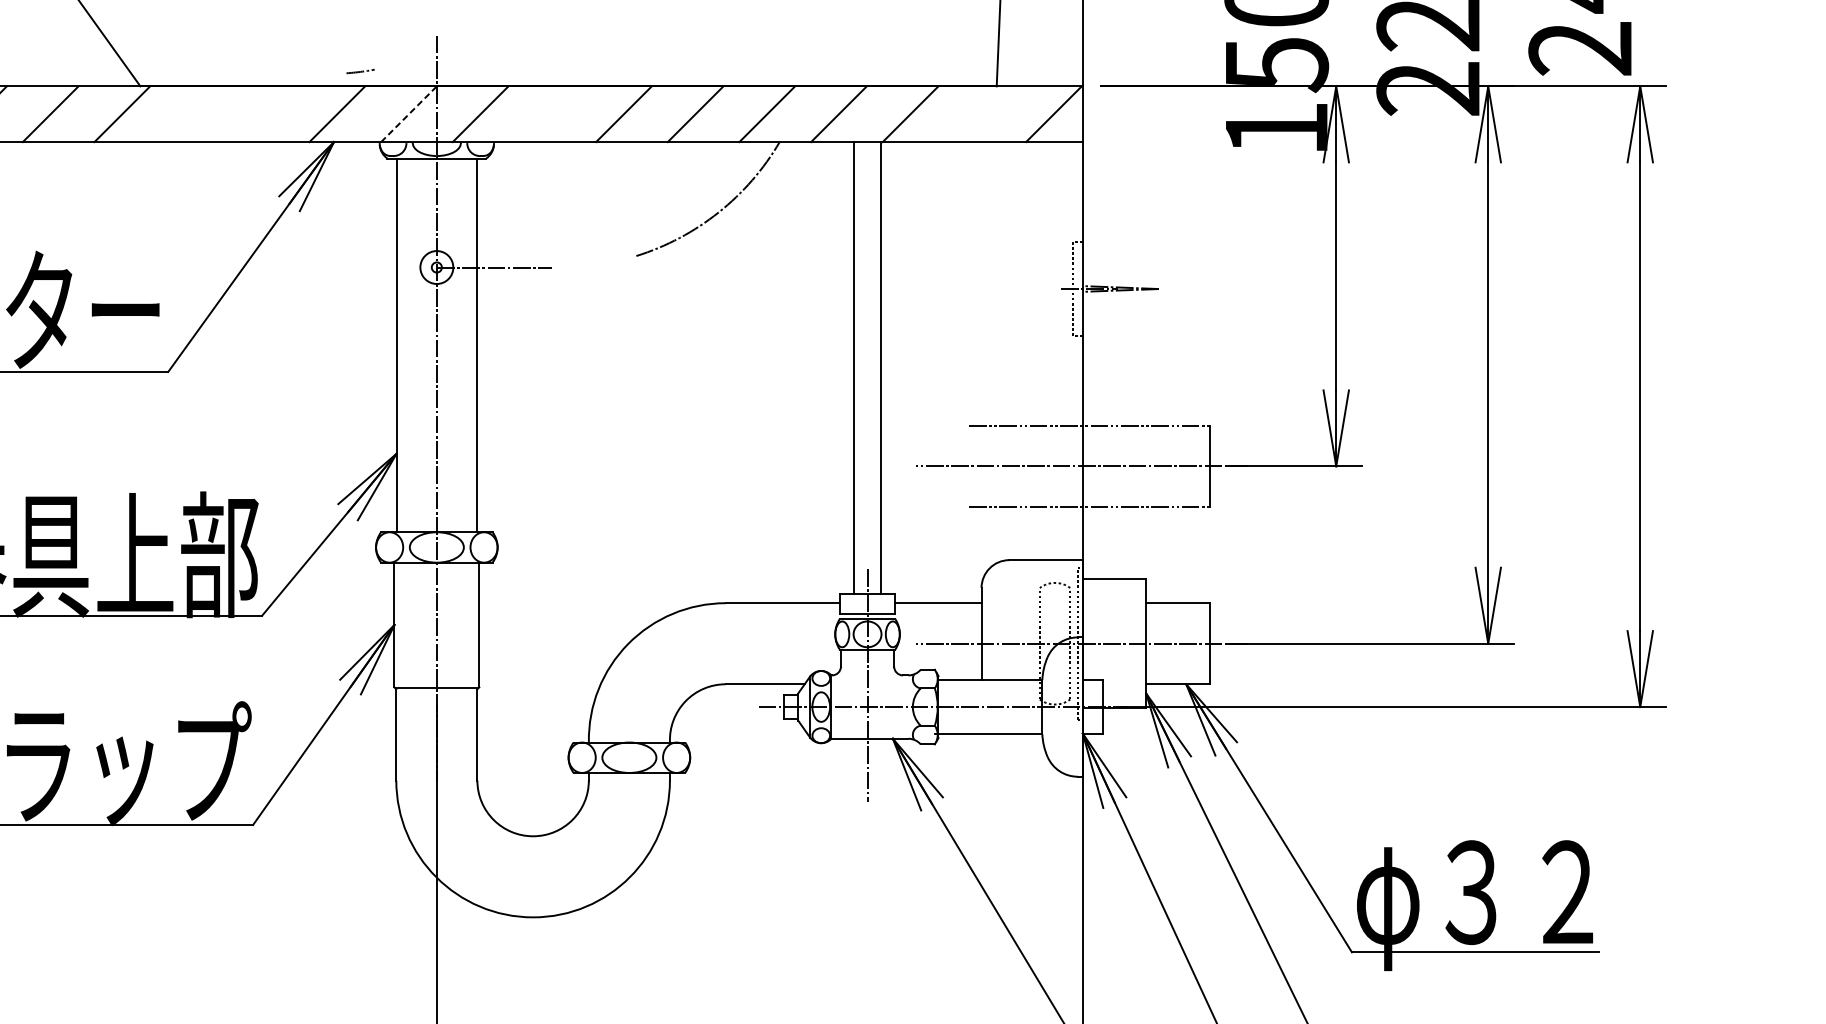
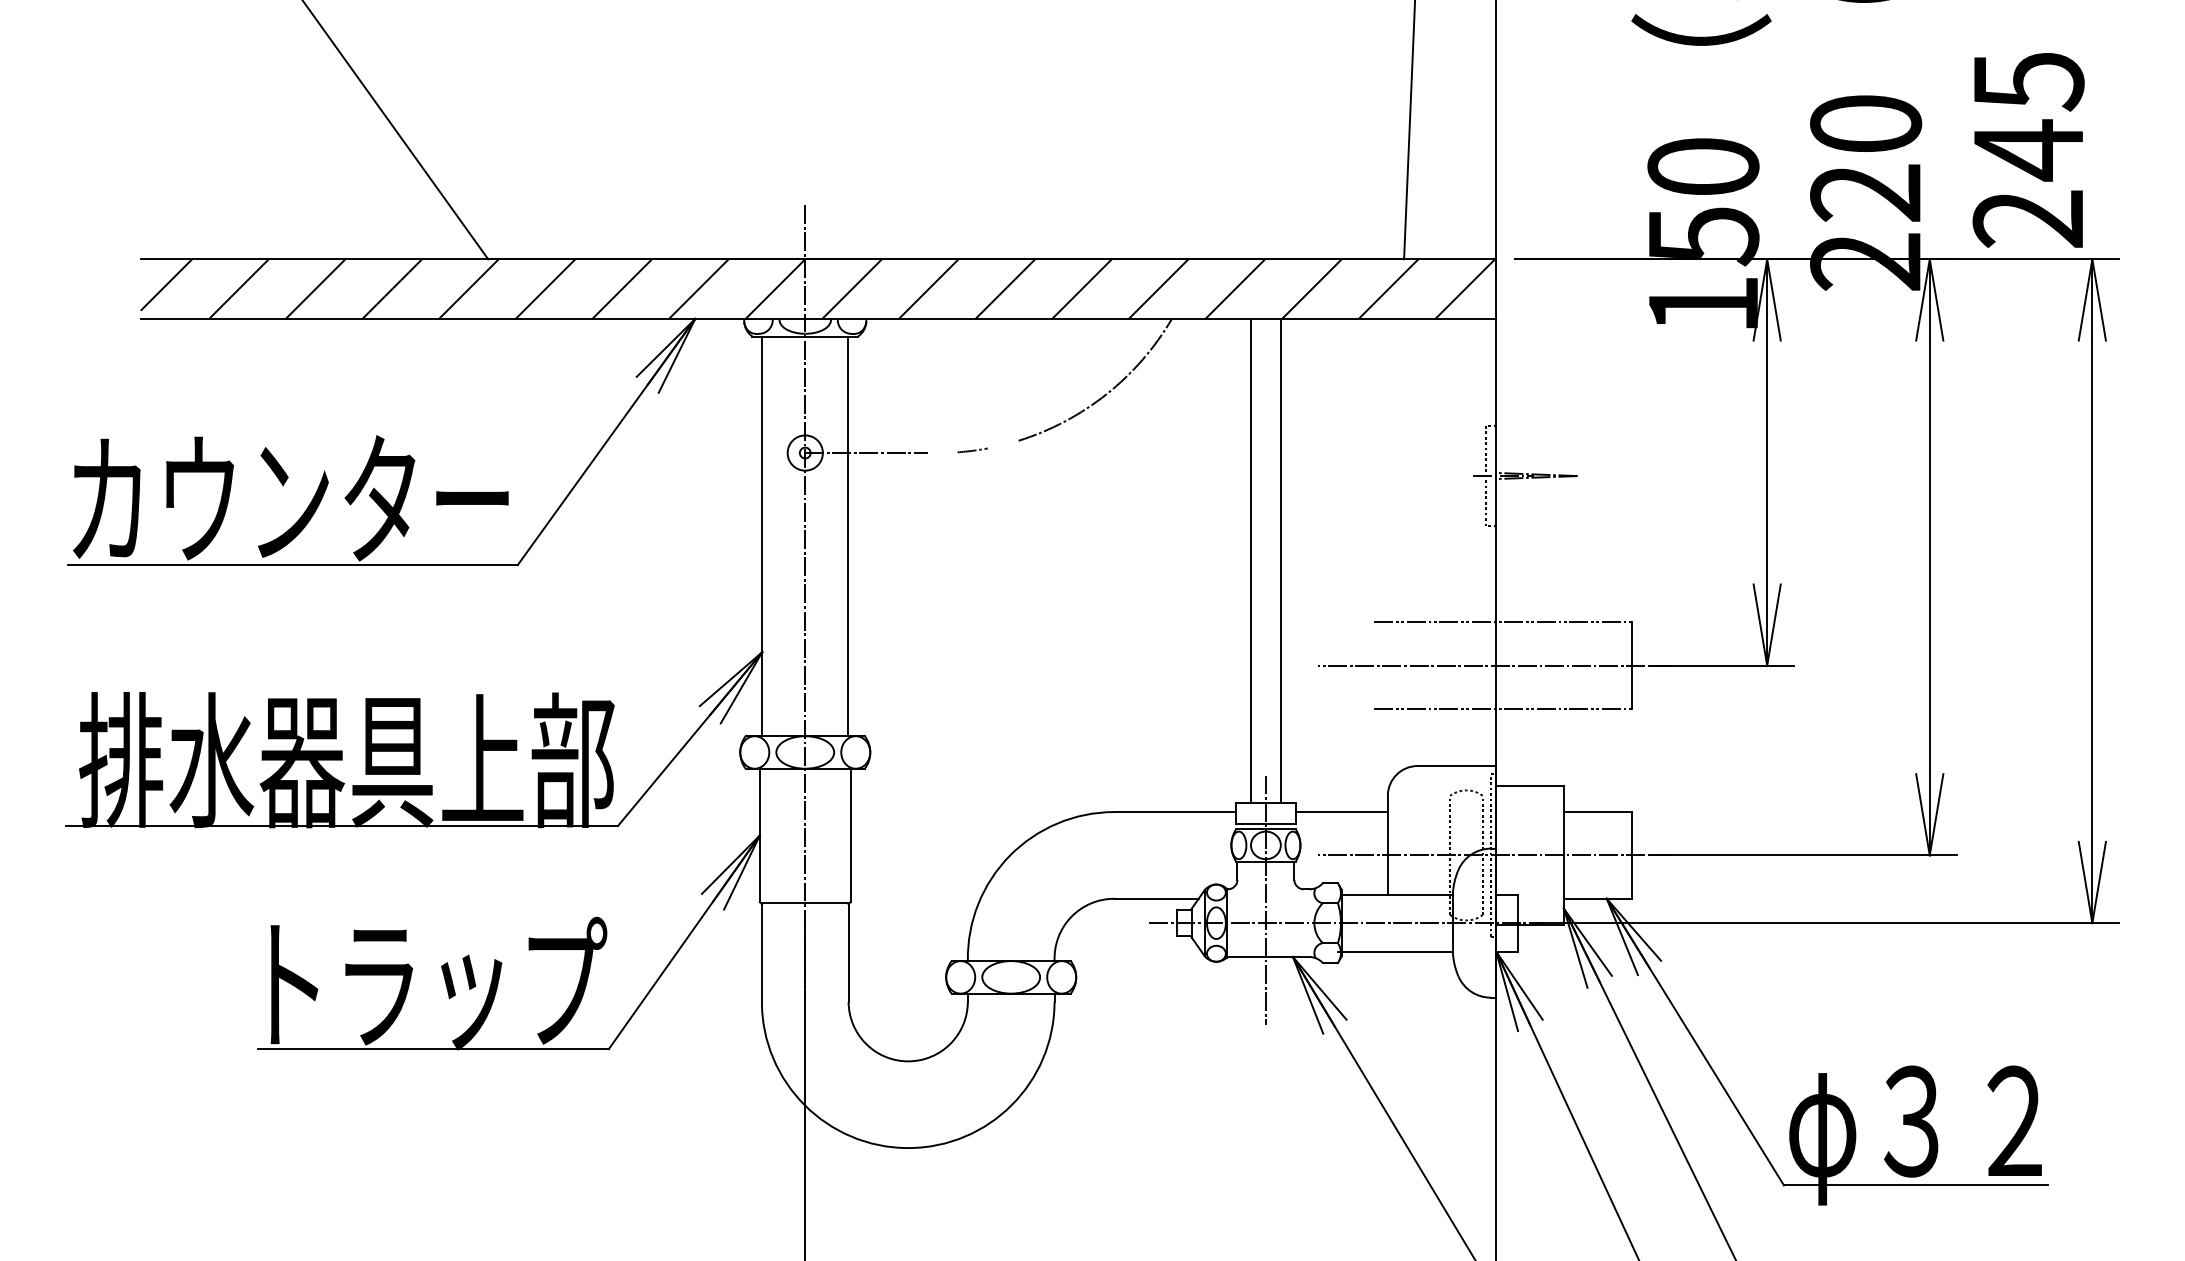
arc: (360, 71) -> (972, 450), moved
line: (193, 113) -> (545, 288), added
line: (265, 113) -> (621, 288), added
line: (409, 113) -> (775, 288), dashed -> solid
line: (552, 113) -> (928, 288), added
line: (982, 113) -> (1388, 288), added

